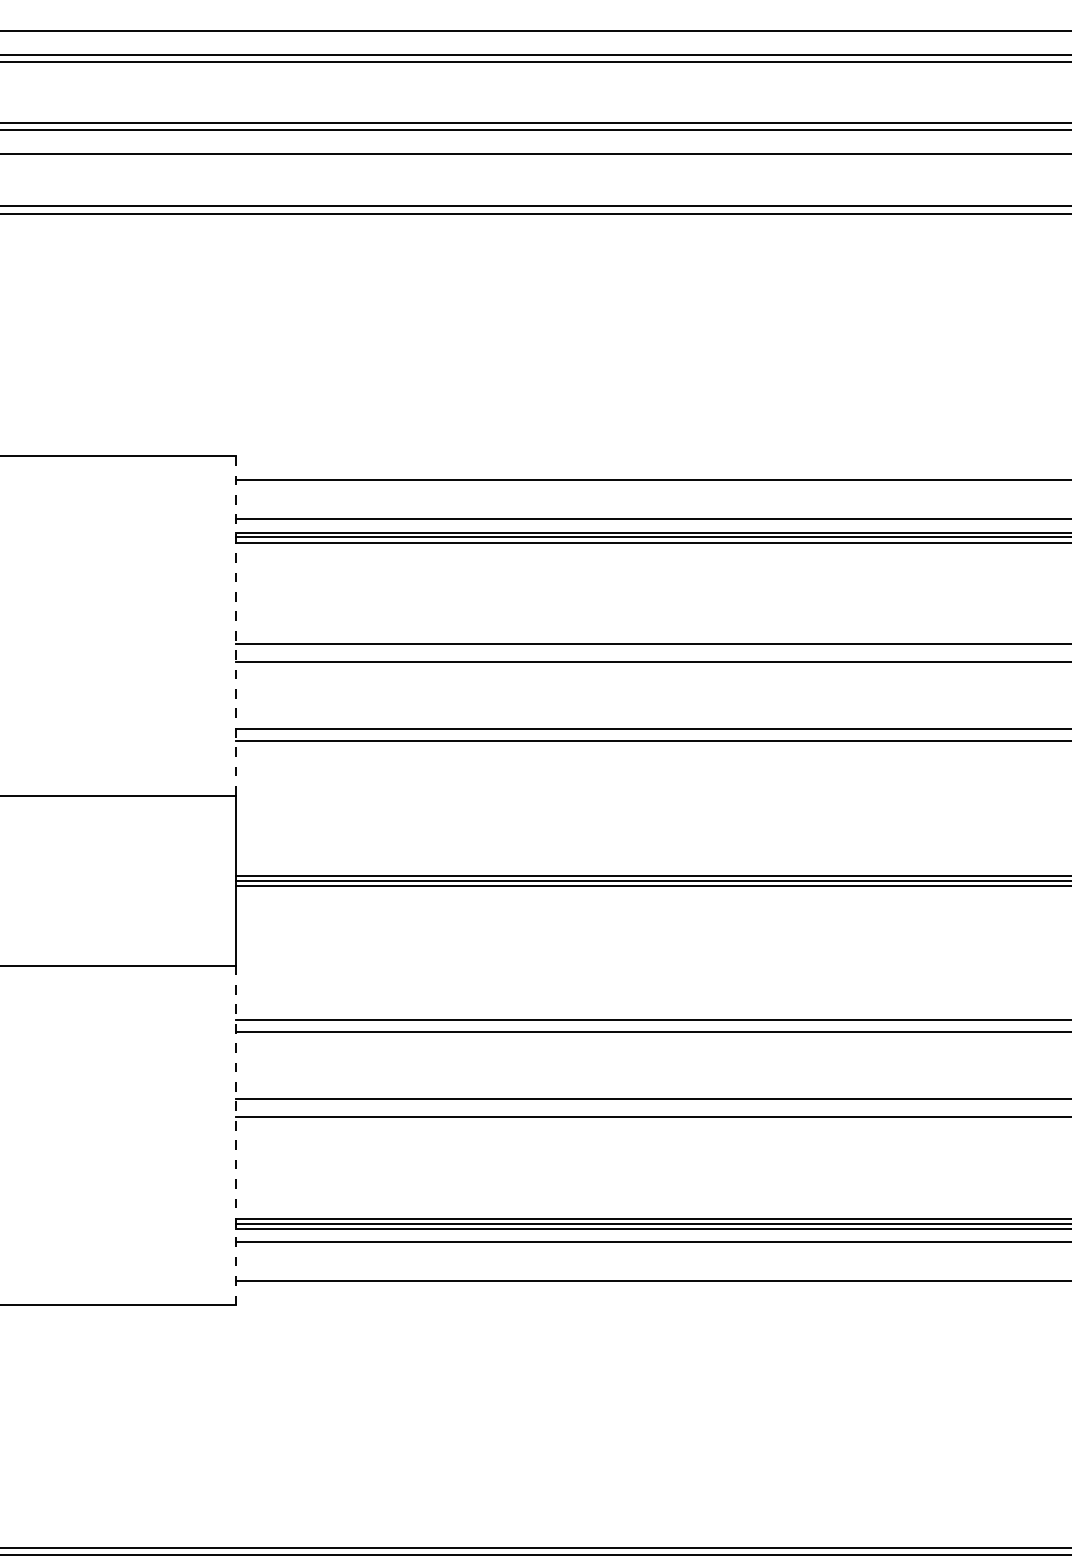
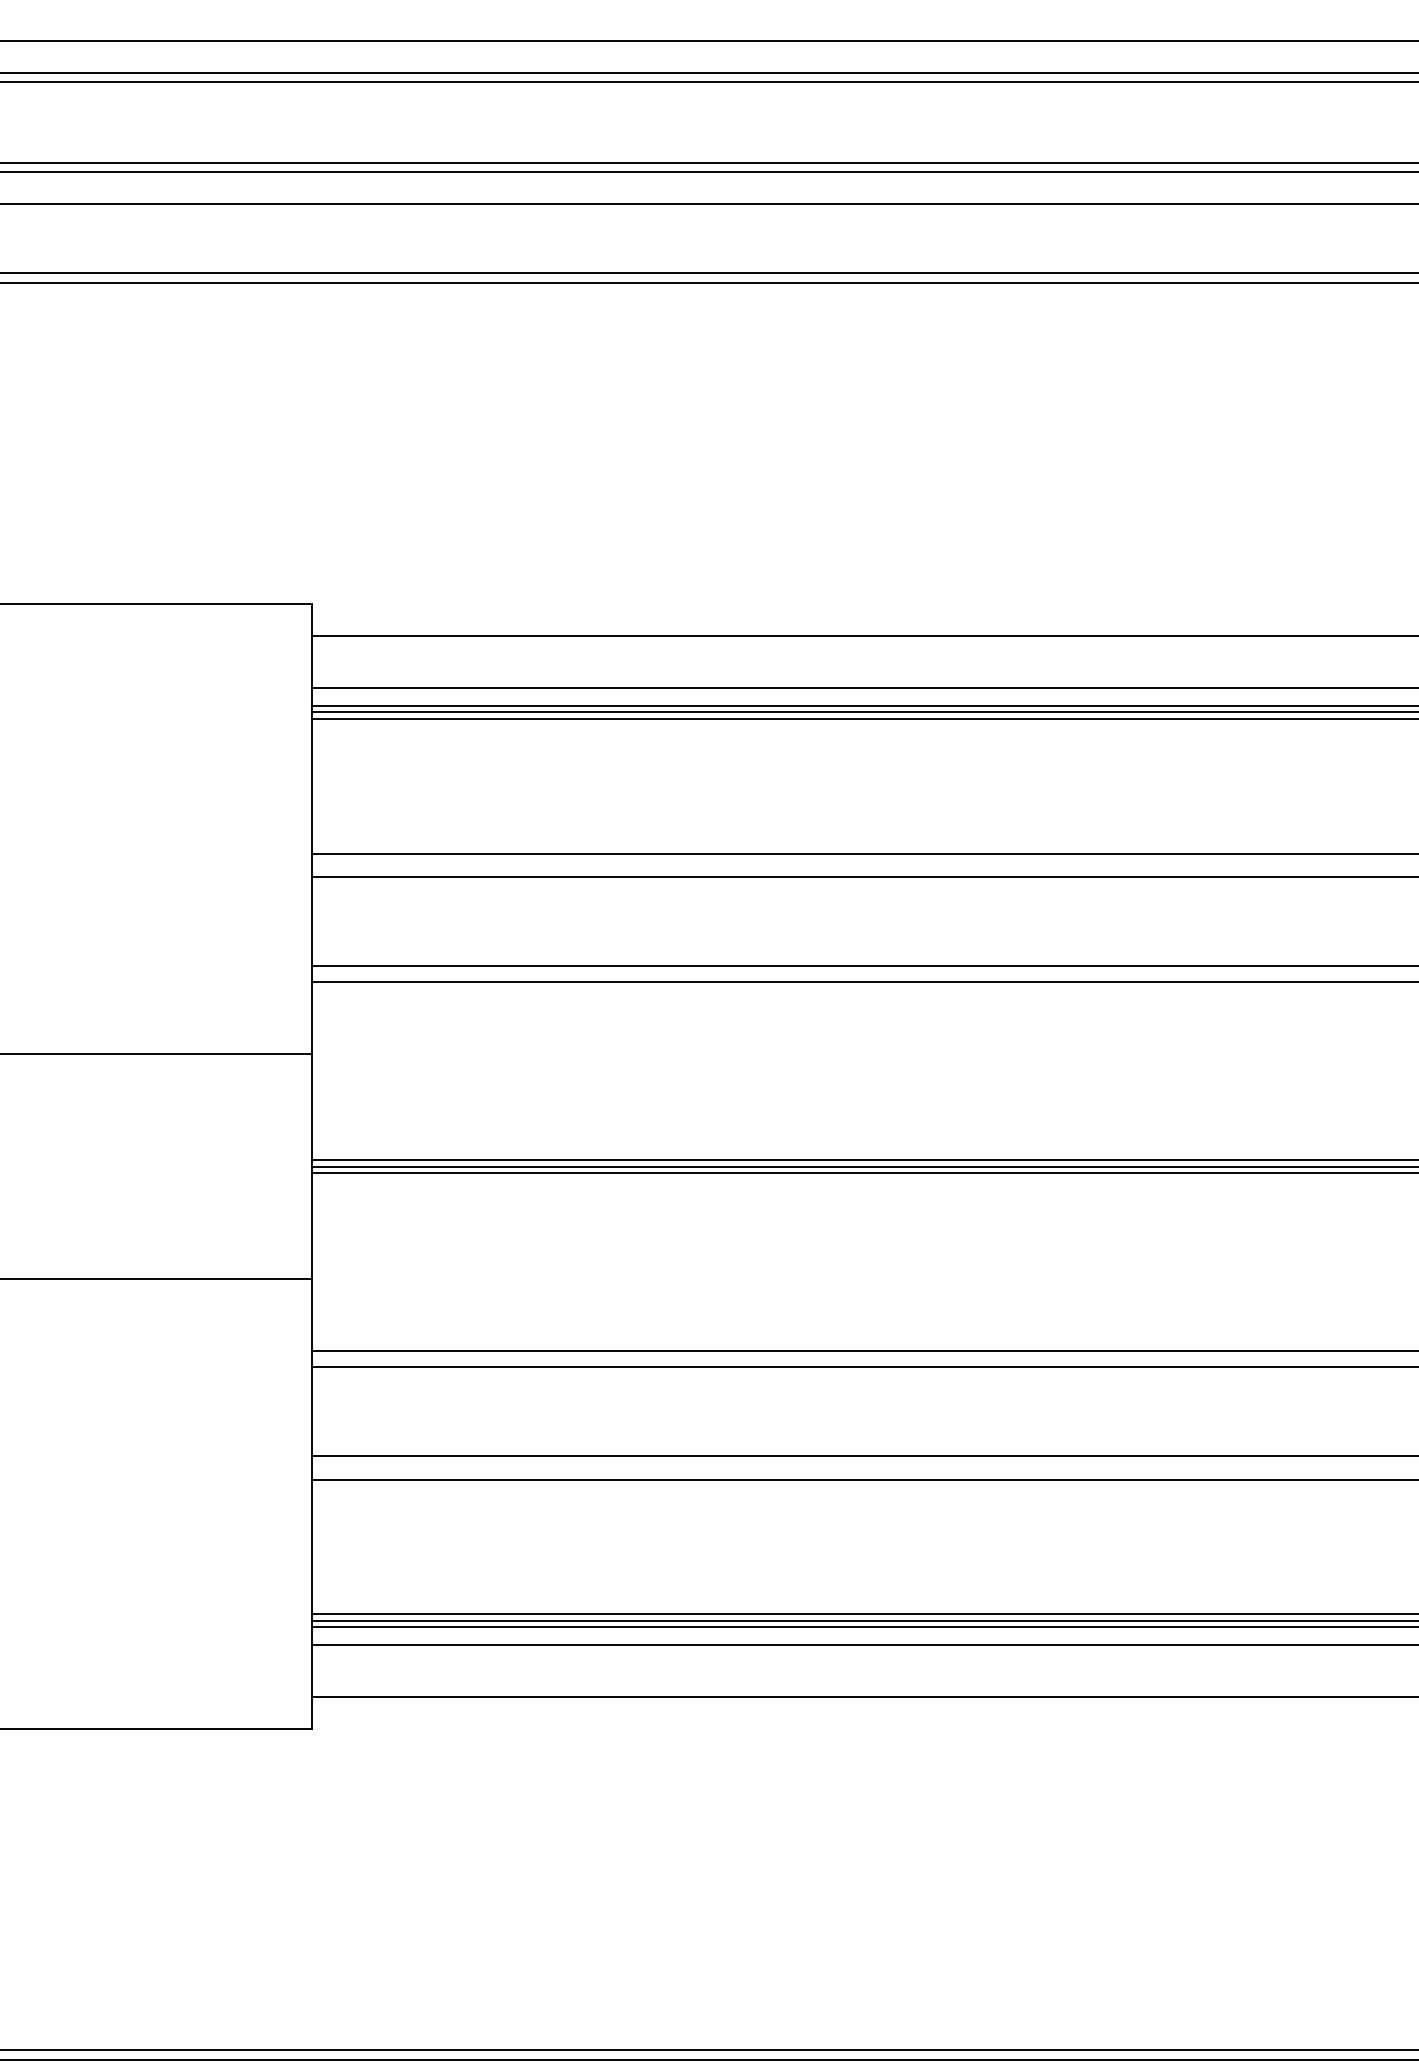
line: (236, 626) -> (312, 829), dashed -> solid
line: (236, 1135) -> (312, 1503), dashed -> solid

